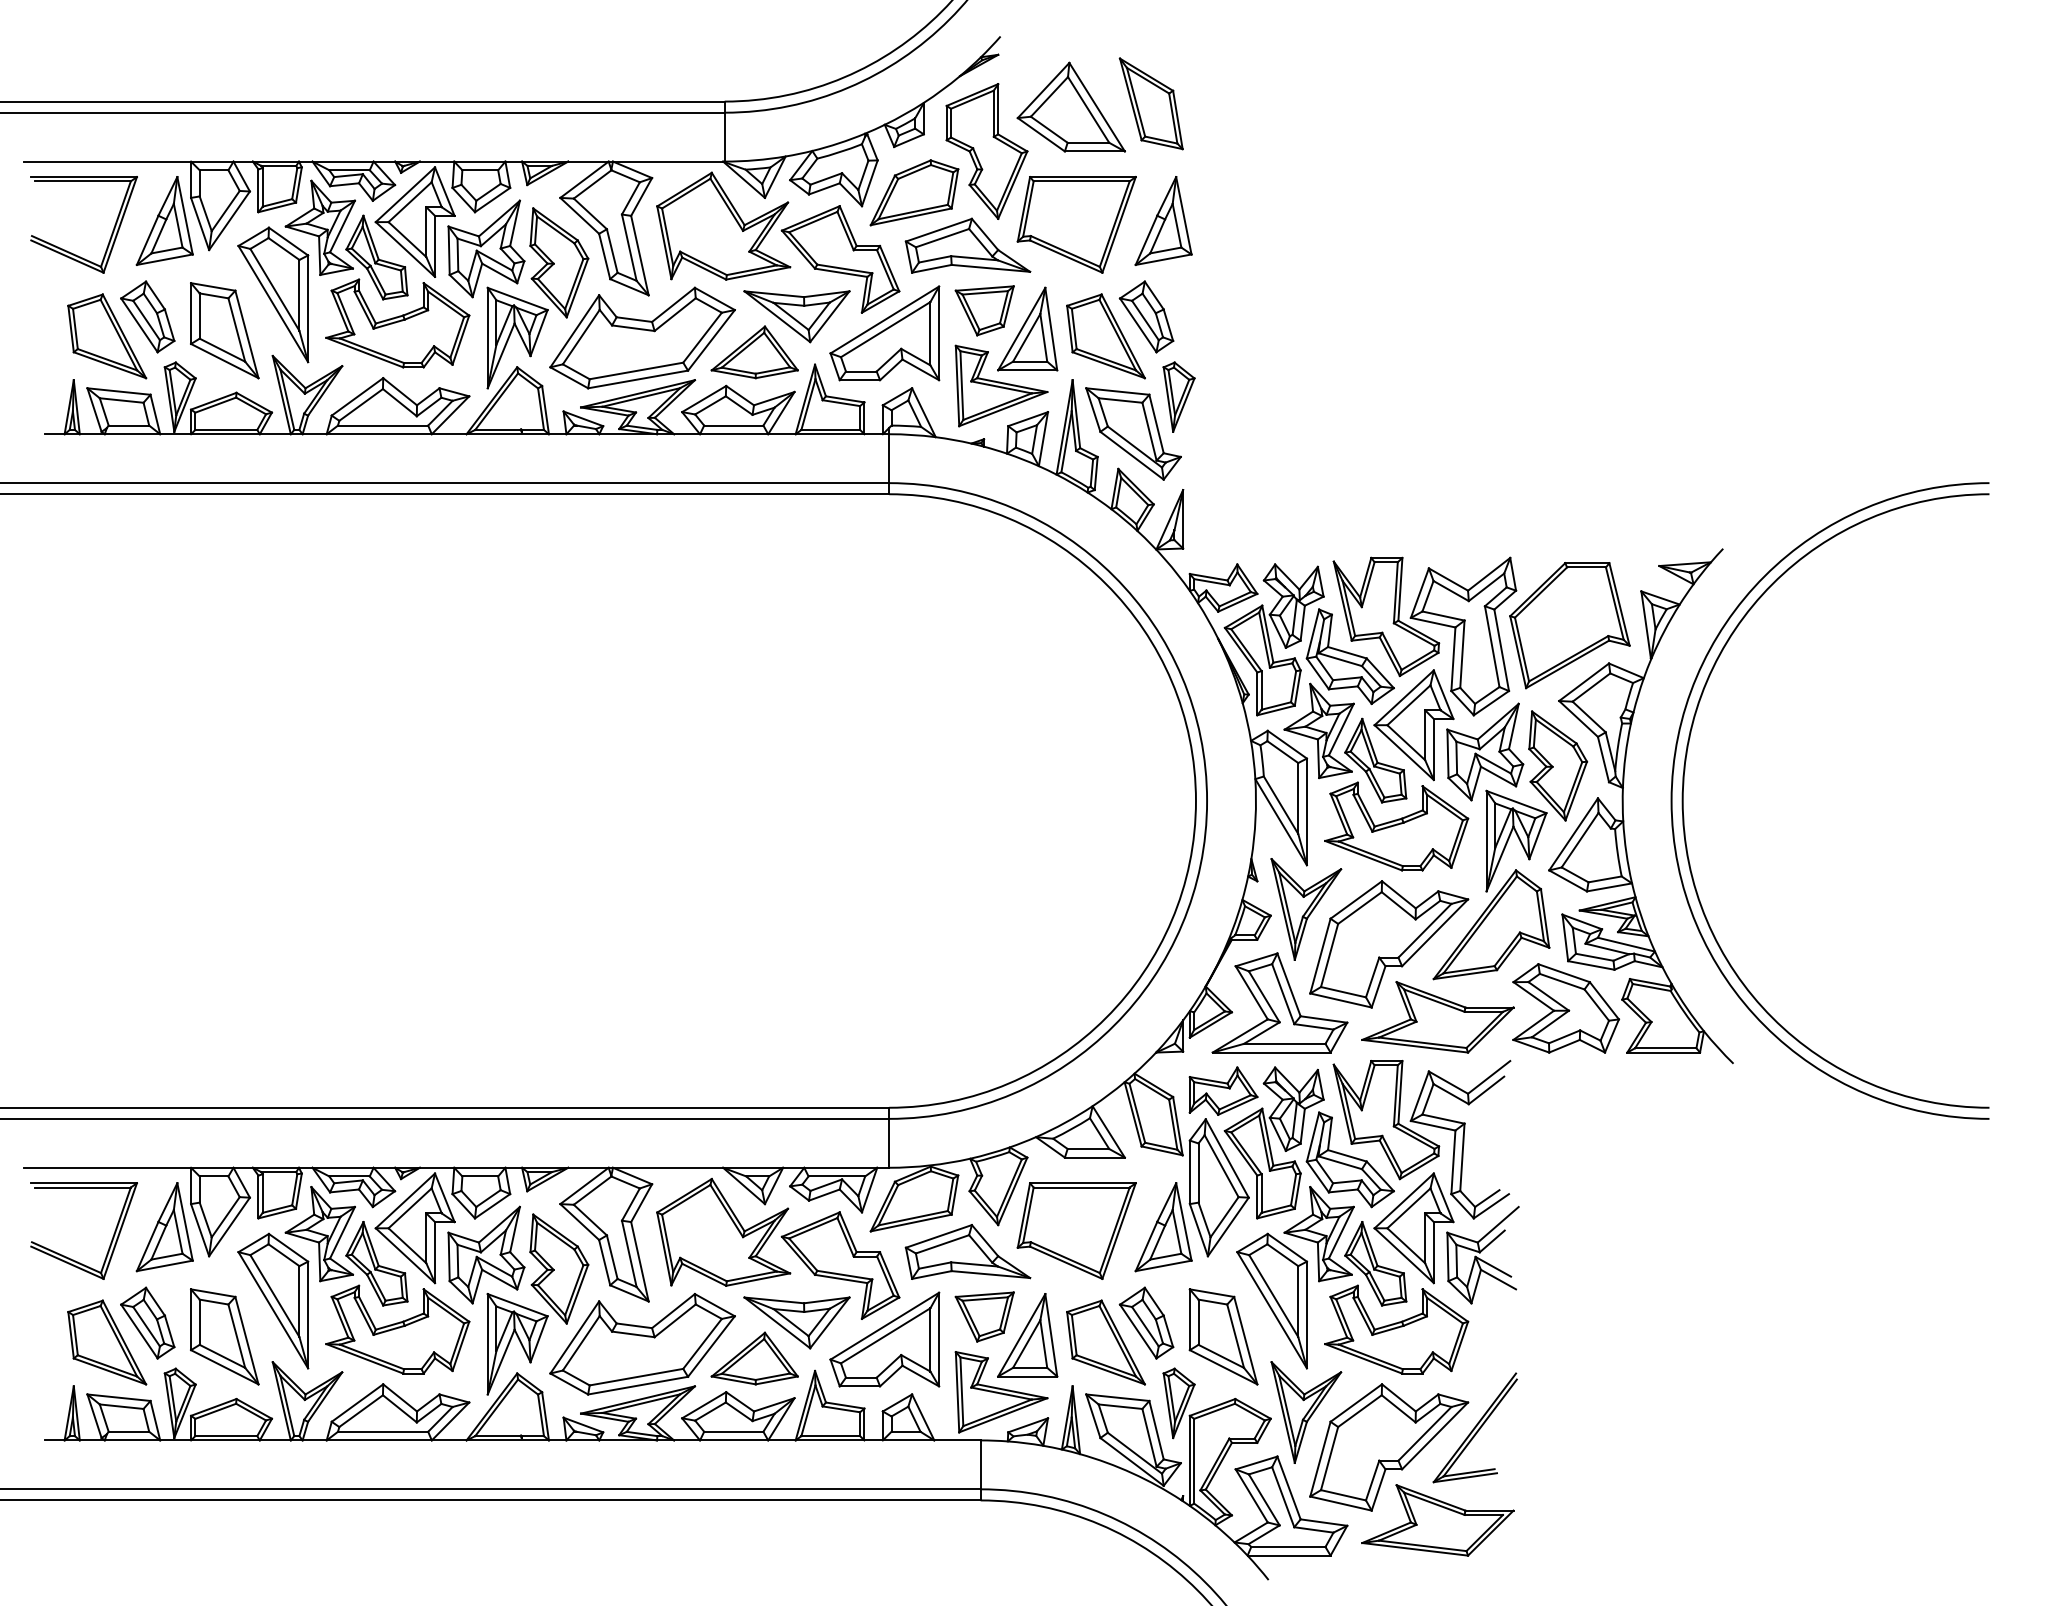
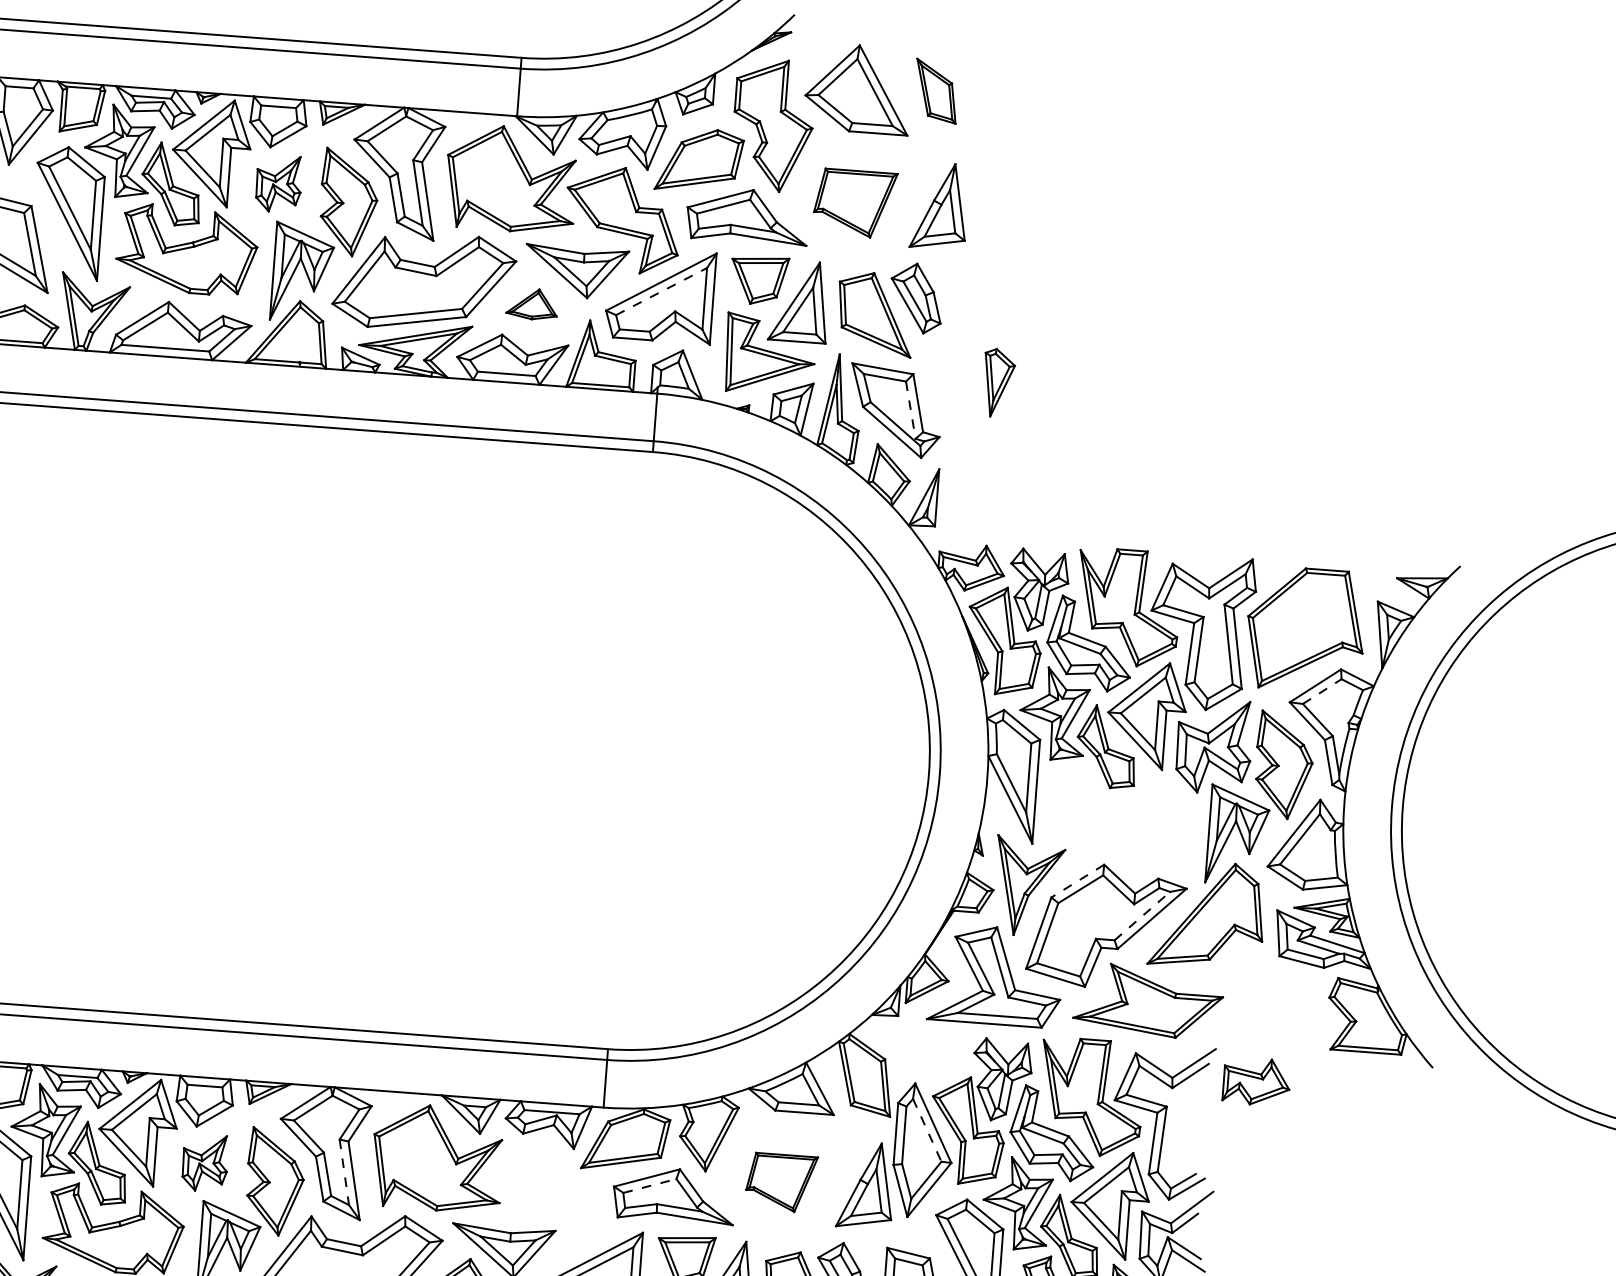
part: (1150, 103) -> (935, 90), size x0.7
part: (1076, 224) -> (854, 203), size x0.7
part: (486, 248) -> (278, 183), size x0.6
line: (885, 329) -> (661, 291), solid -> dashed
part: (754, 352) -> (532, 304), size x0.6
part: (1178, 396) -> (998, 382), moved
line: (1149, 431) -> (910, 410), solid -> dashed
line: (1591, 687) -> (1322, 691), solid -> dashed
part: (1396, 826) -> (1122, 812), removed
line: (1356, 899) -> (1078, 880), solid -> dashed
line: (1424, 930) -> (1141, 915), solid -> dashed
part: (1566, 1008) -> (1274, 1002), removed
part: (1223, 1090) -> (1256, 1081), moved
line: (1221, 1166) -> (927, 1130), solid -> dashed
part: (1076, 1230) -> (781, 1182), size x0.6
line: (942, 1244) -> (649, 1186), solid -> dashed
line: (629, 1253) -> (344, 1171), solid -> dashed
part: (486, 1254) -> (205, 1162), size x0.6
part: (840, 1265) -> (549, 1199), removed

